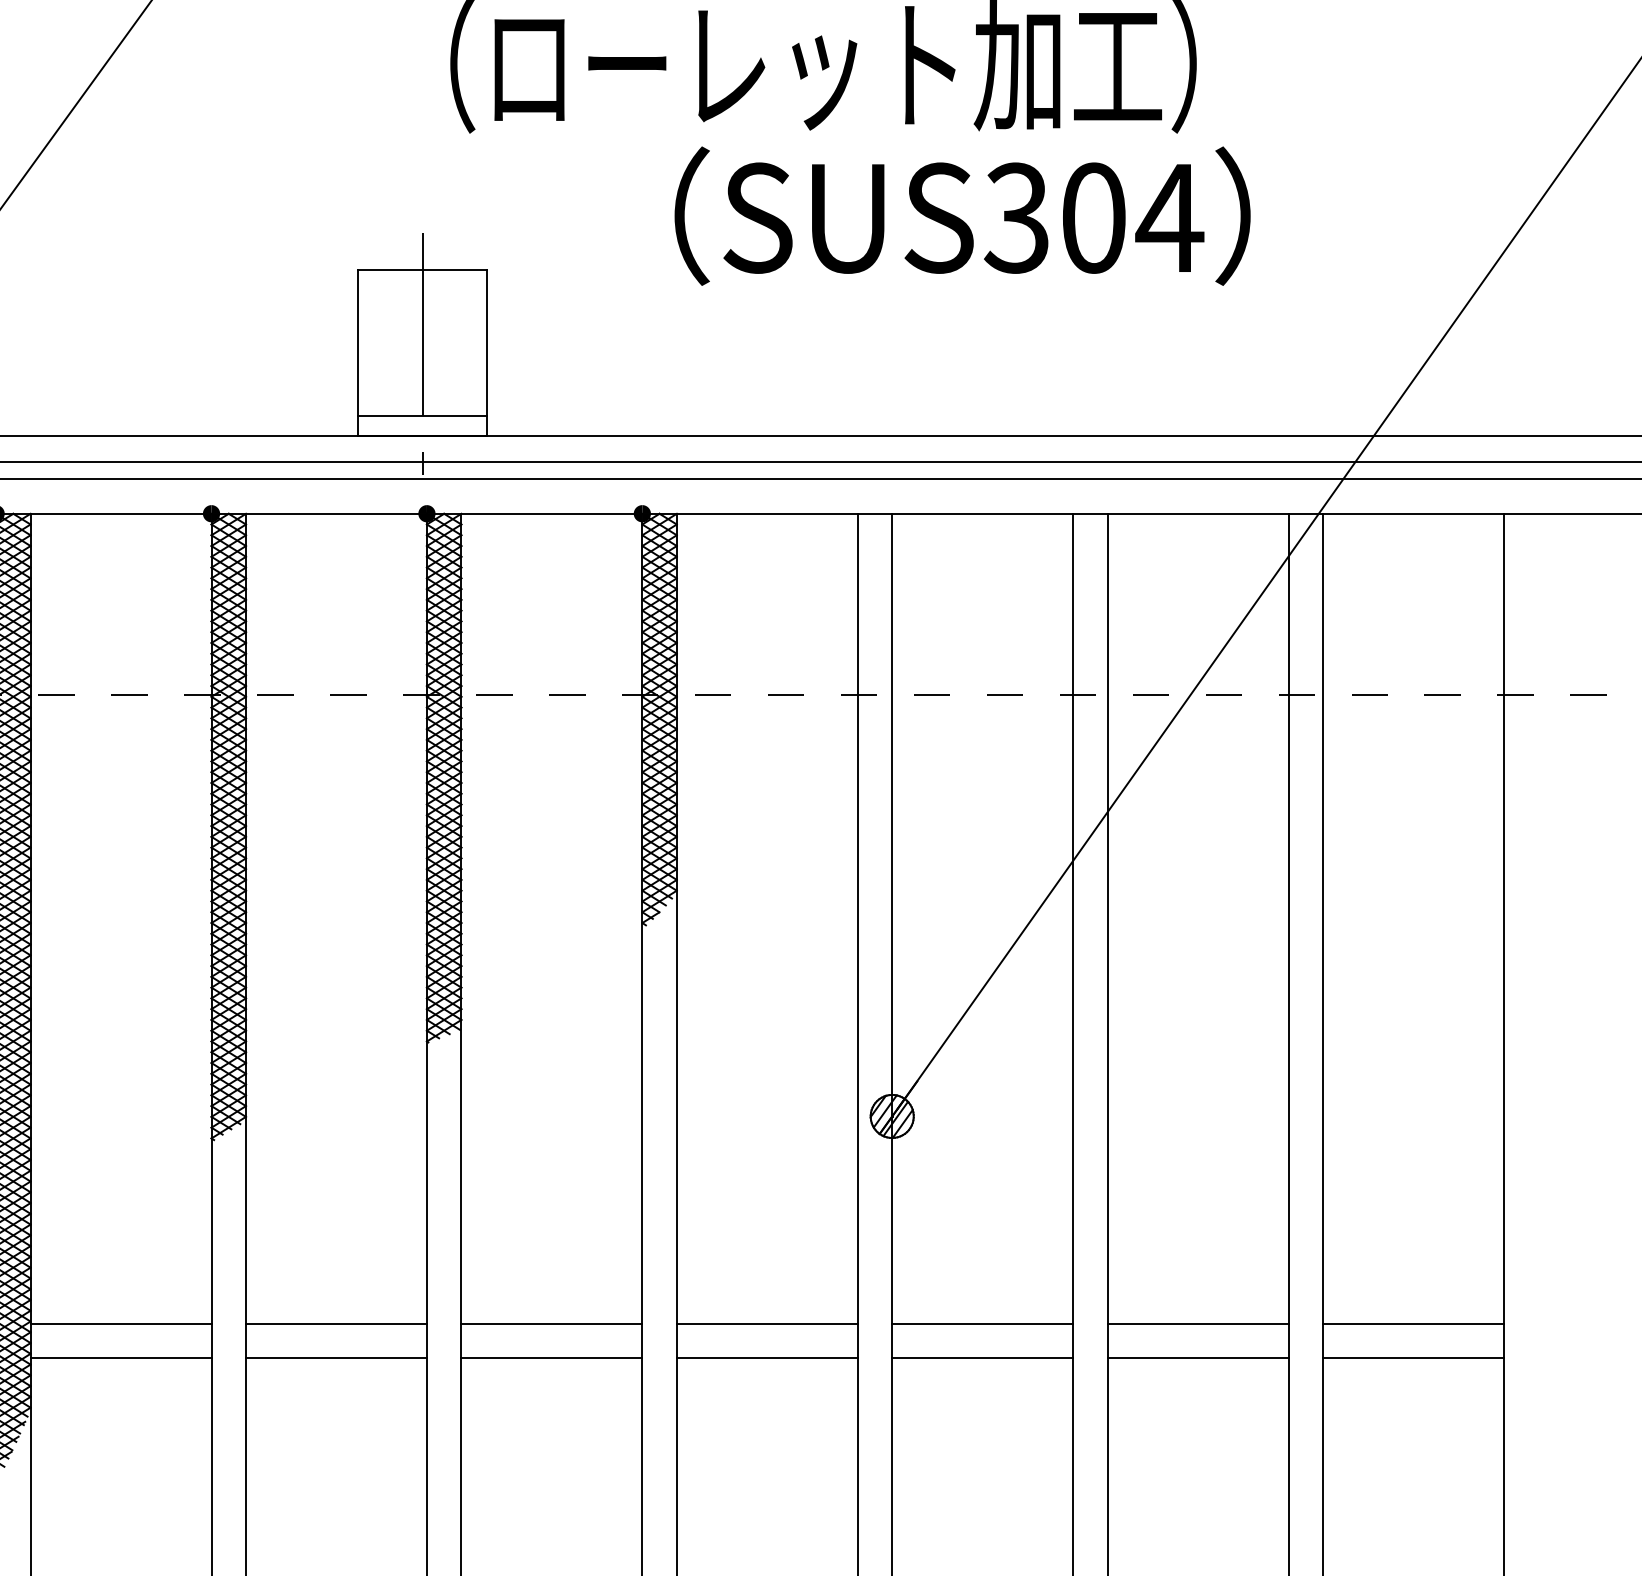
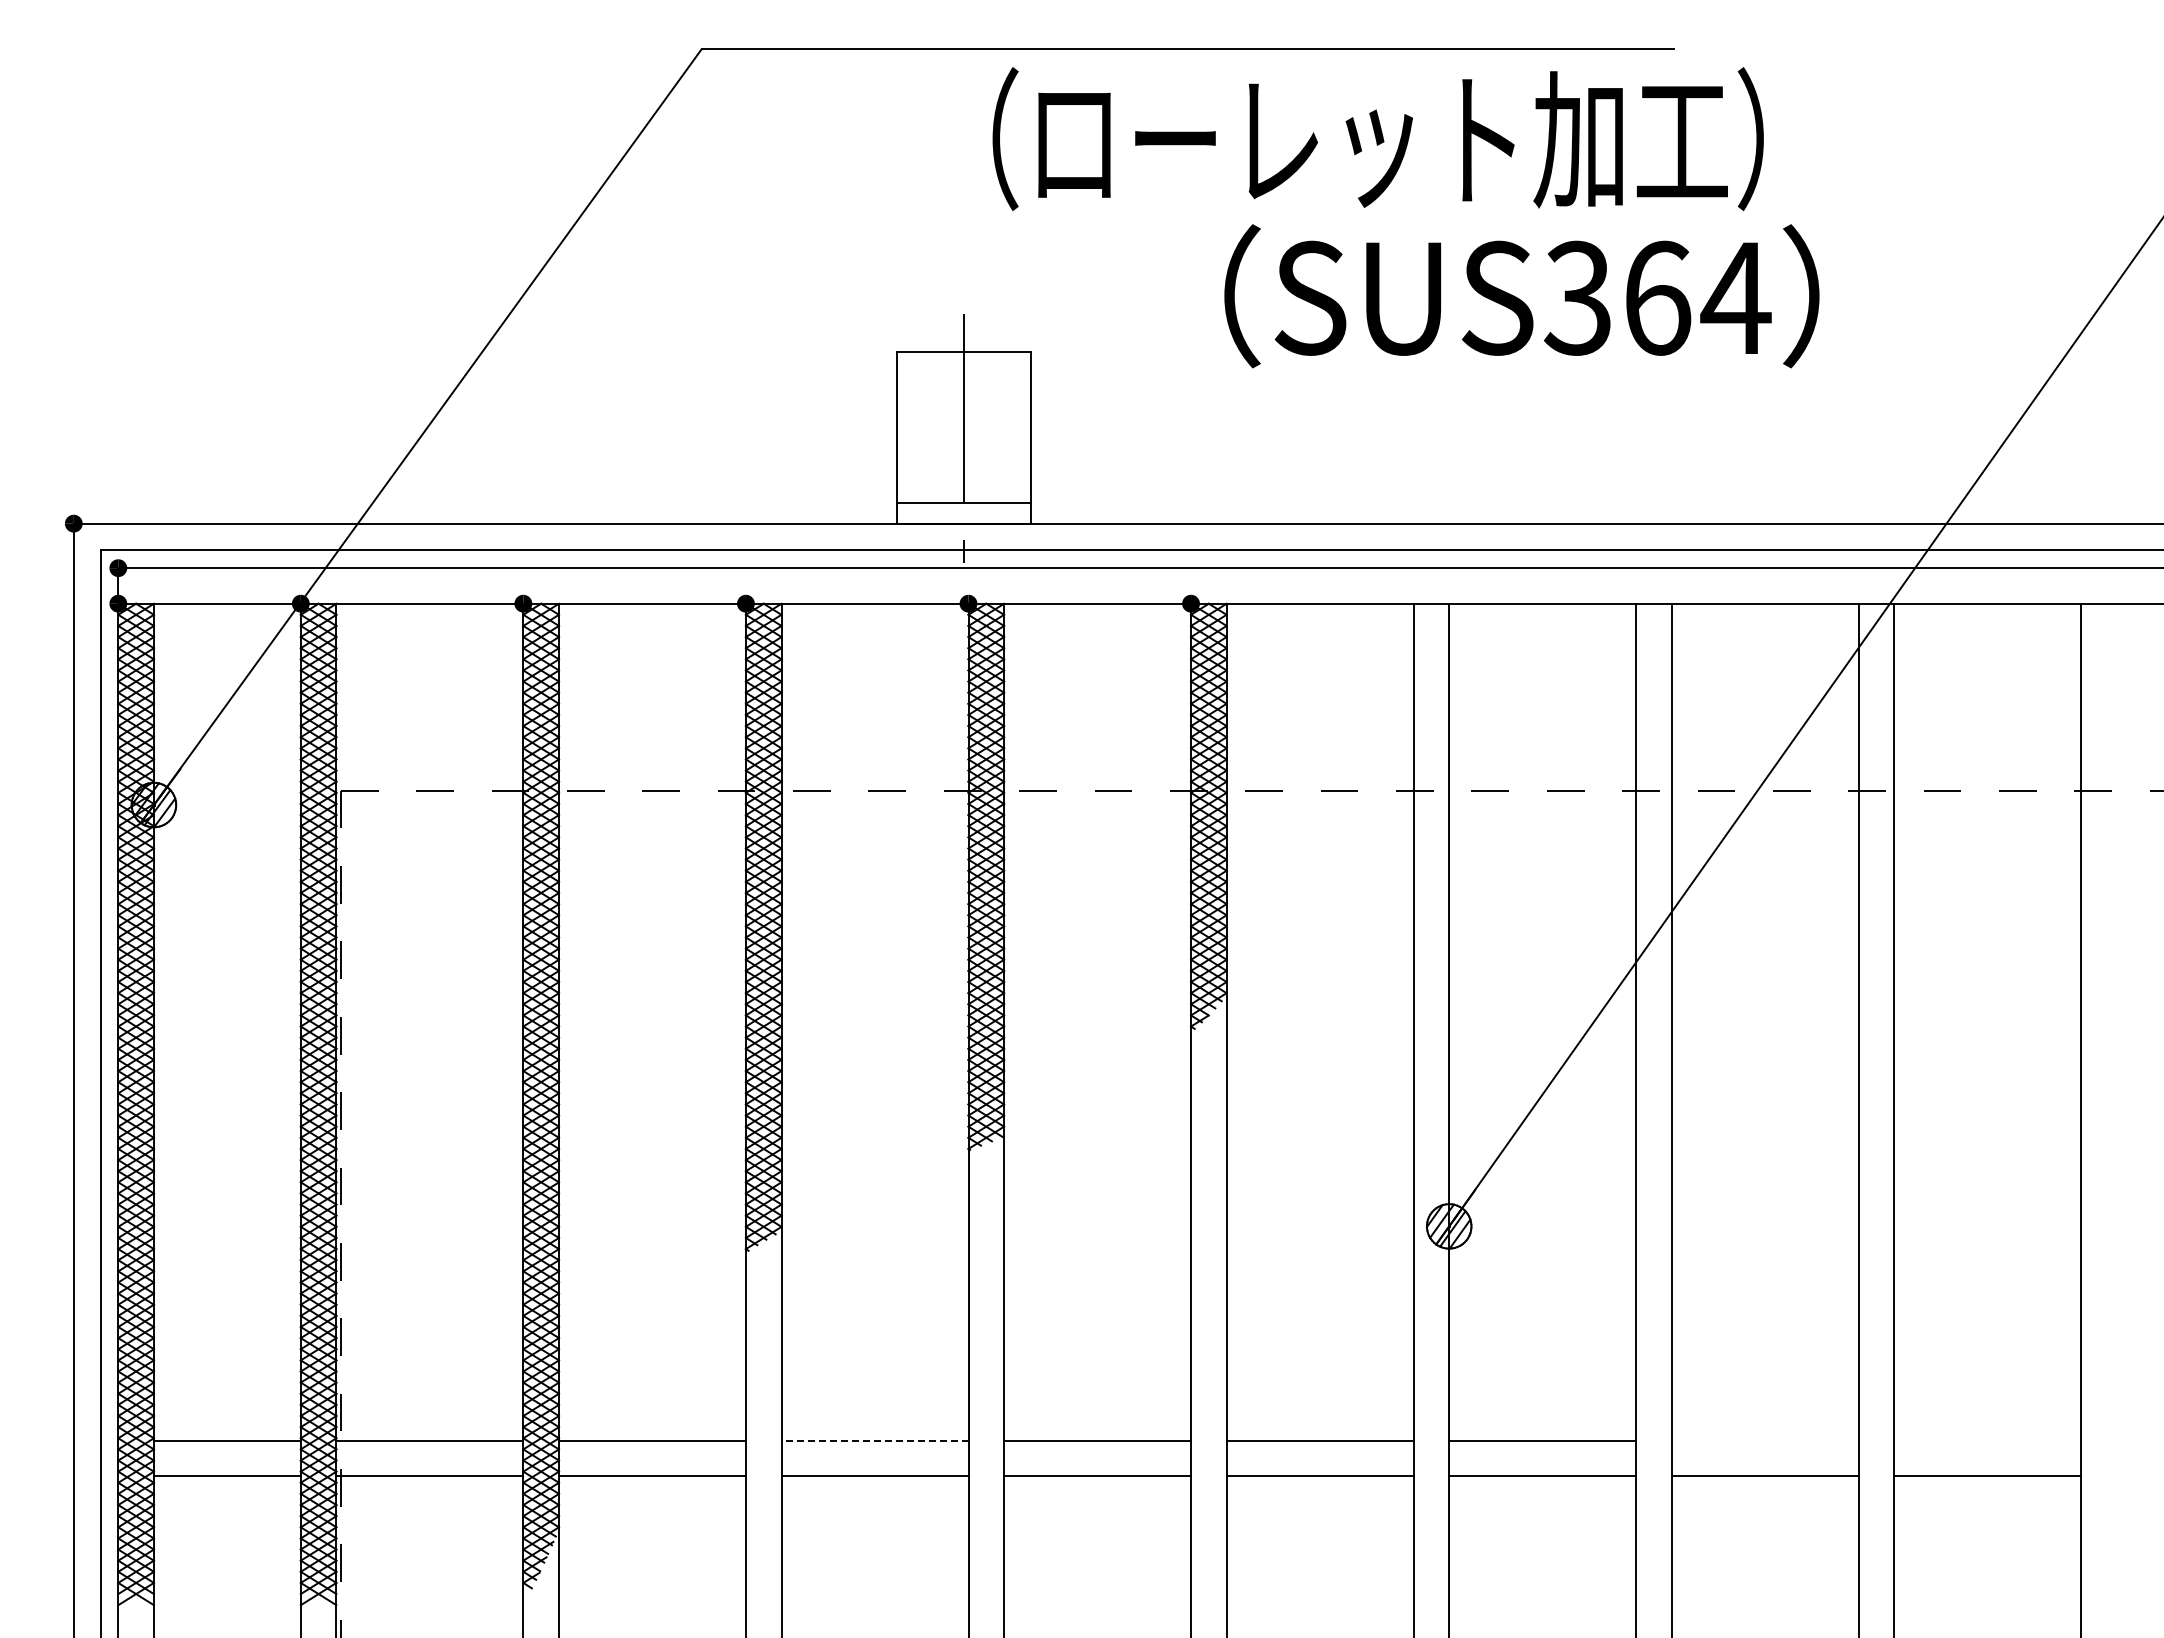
text: (1094, 217) -> (1658, 297), SUS304 -> SUS364
line: (335, 1323) -> (874, 1440), solid -> dashed
line: (1197, 1323) -> (1764, 1440), removed
line: (1413, 1323) -> (1987, 1440), removed

